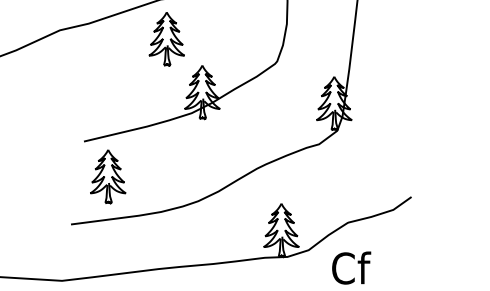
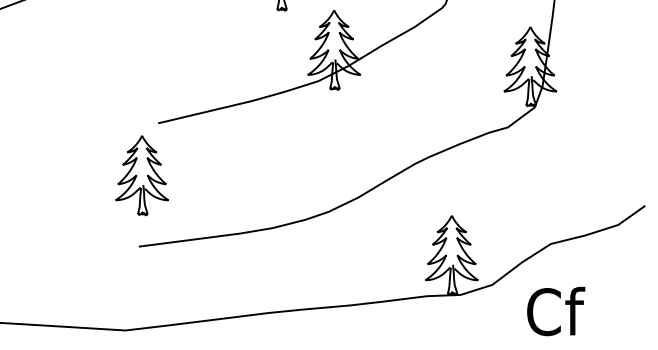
part: (108, 176) -> (142, 175), moved

